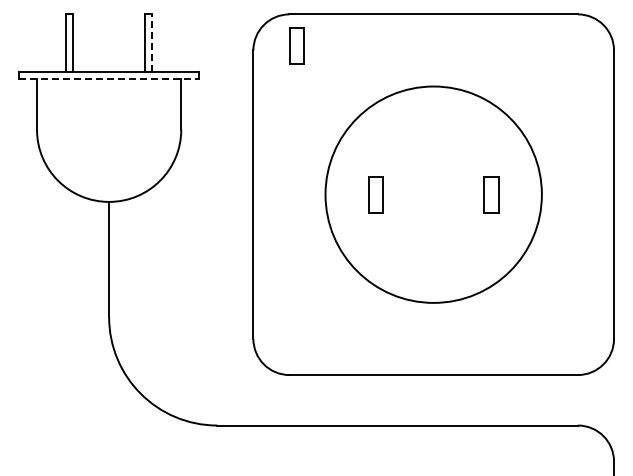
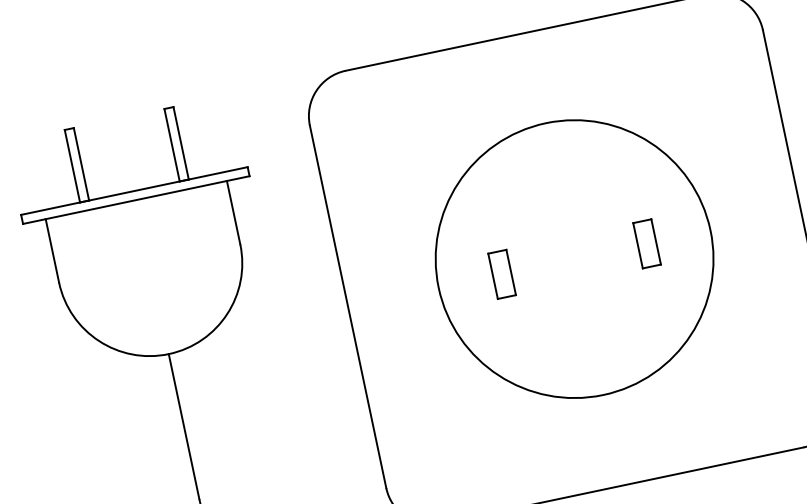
line: (152, 43) -> (181, 143), dashed -> solid
part: (296, 45) -> (362, 108), removed
line: (109, 79) -> (136, 200), dashed -> solid

